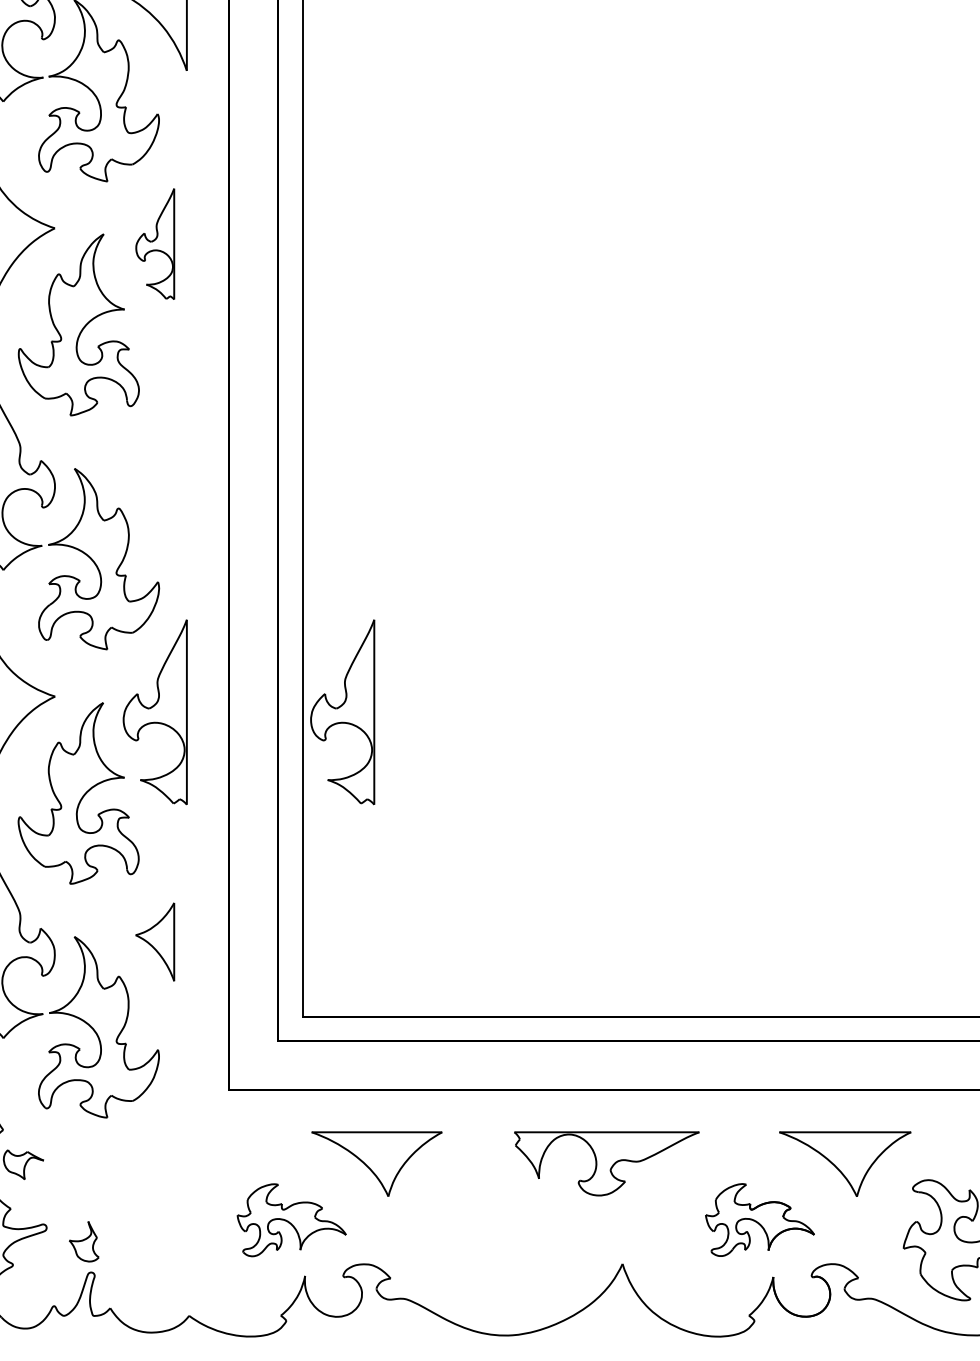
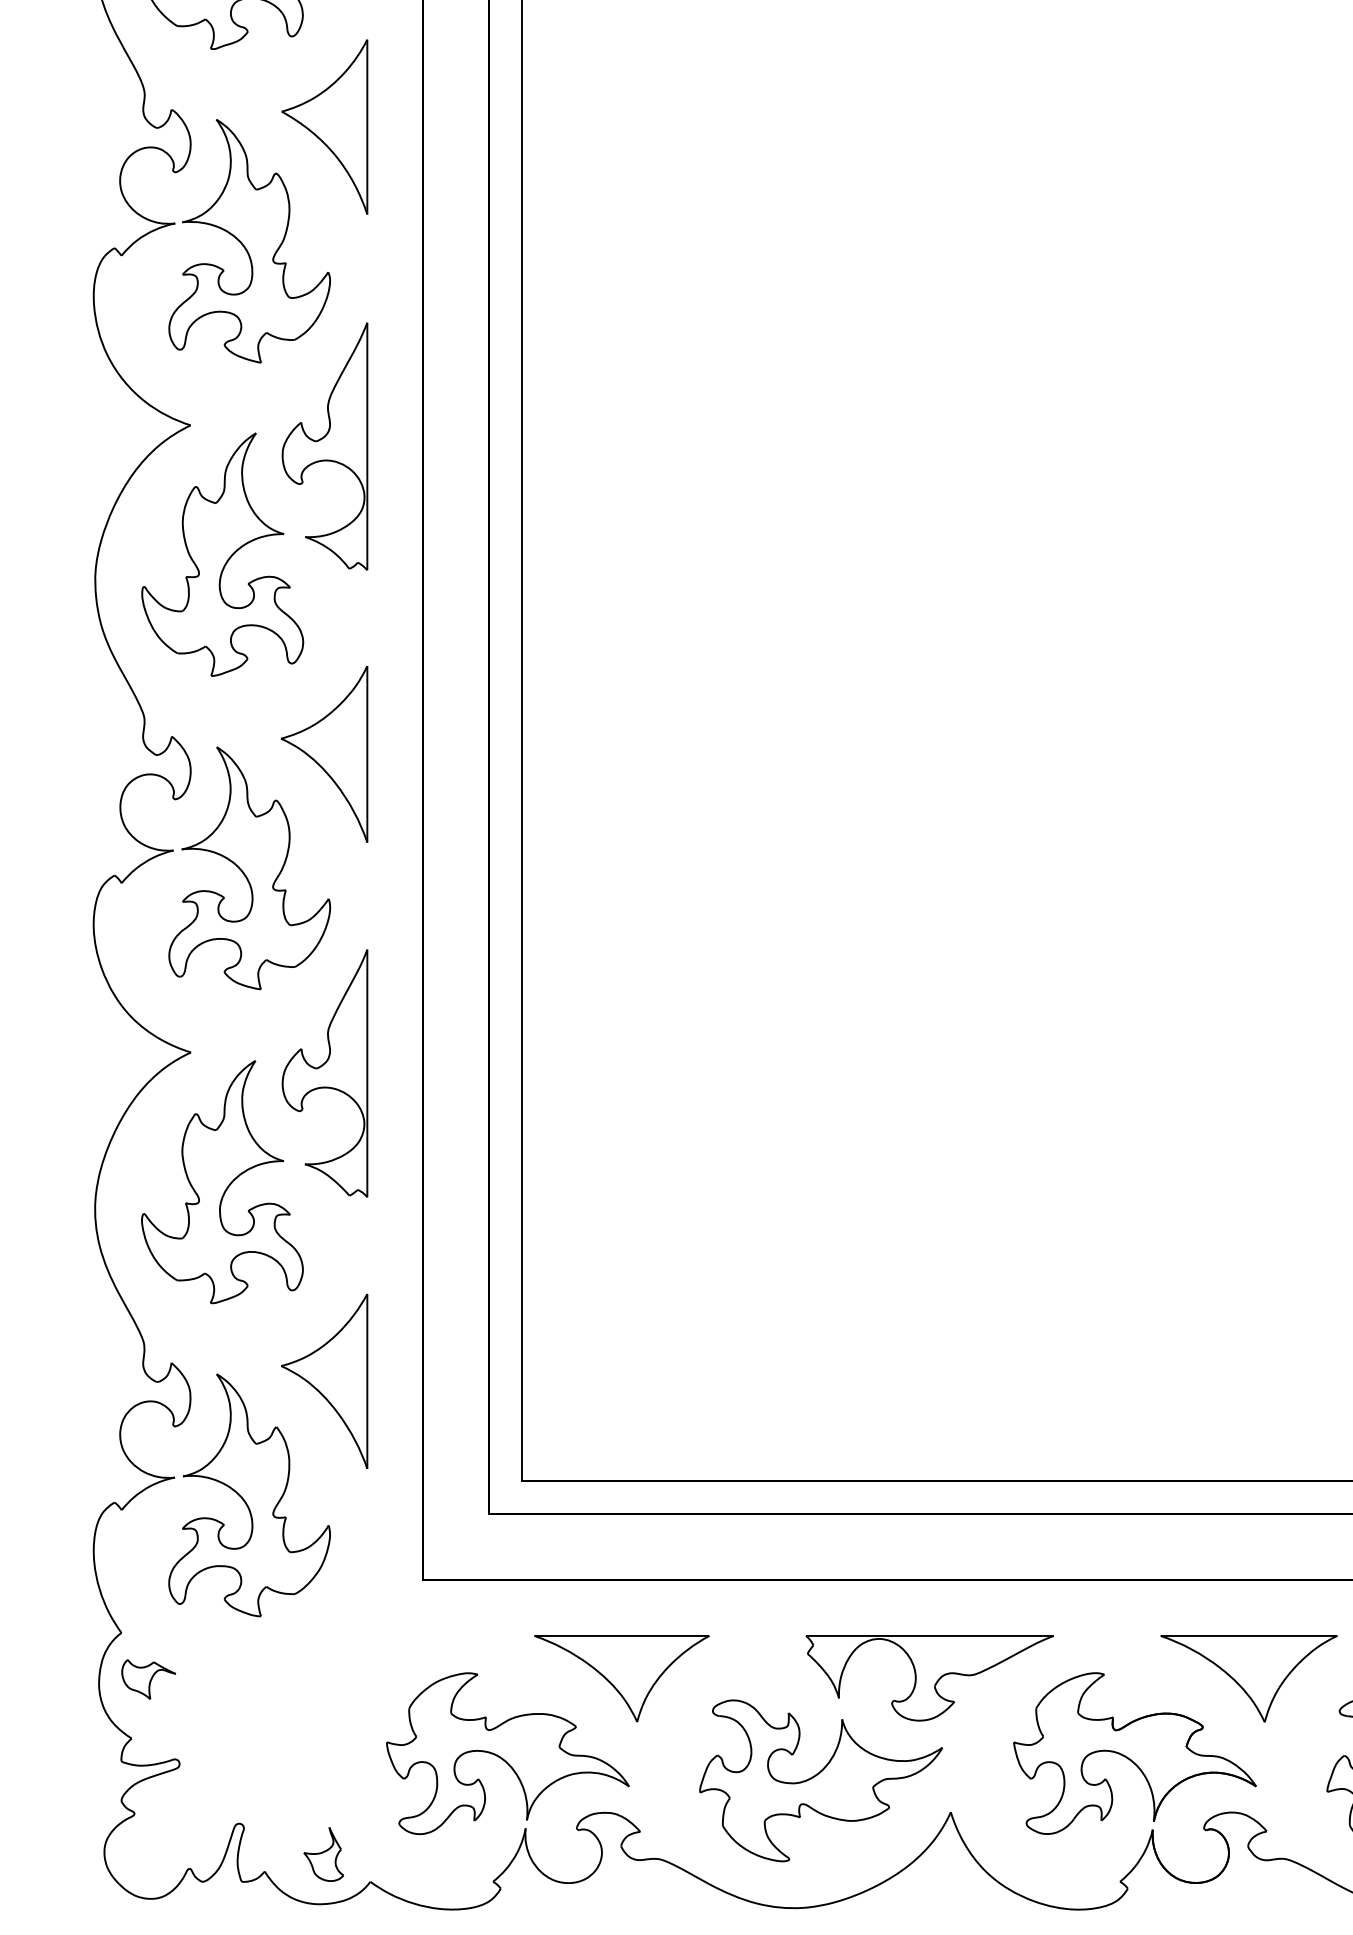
part: (154, 244) -> (324, 446), size x1.67
part: (154, 473) -> (324, 753), added
part: (342, 712) -> (575, 1073), removed
part: (154, 941) -> (324, 1380), size x1.67
part: (291, 1220) -> (507, 1753), size x1.67
part: (759, 1220) -> (1134, 1753), size x1.67
part: (525, 1240) -> (820, 1780), added
part: (83, 1241) -> (323, 1854), moved

